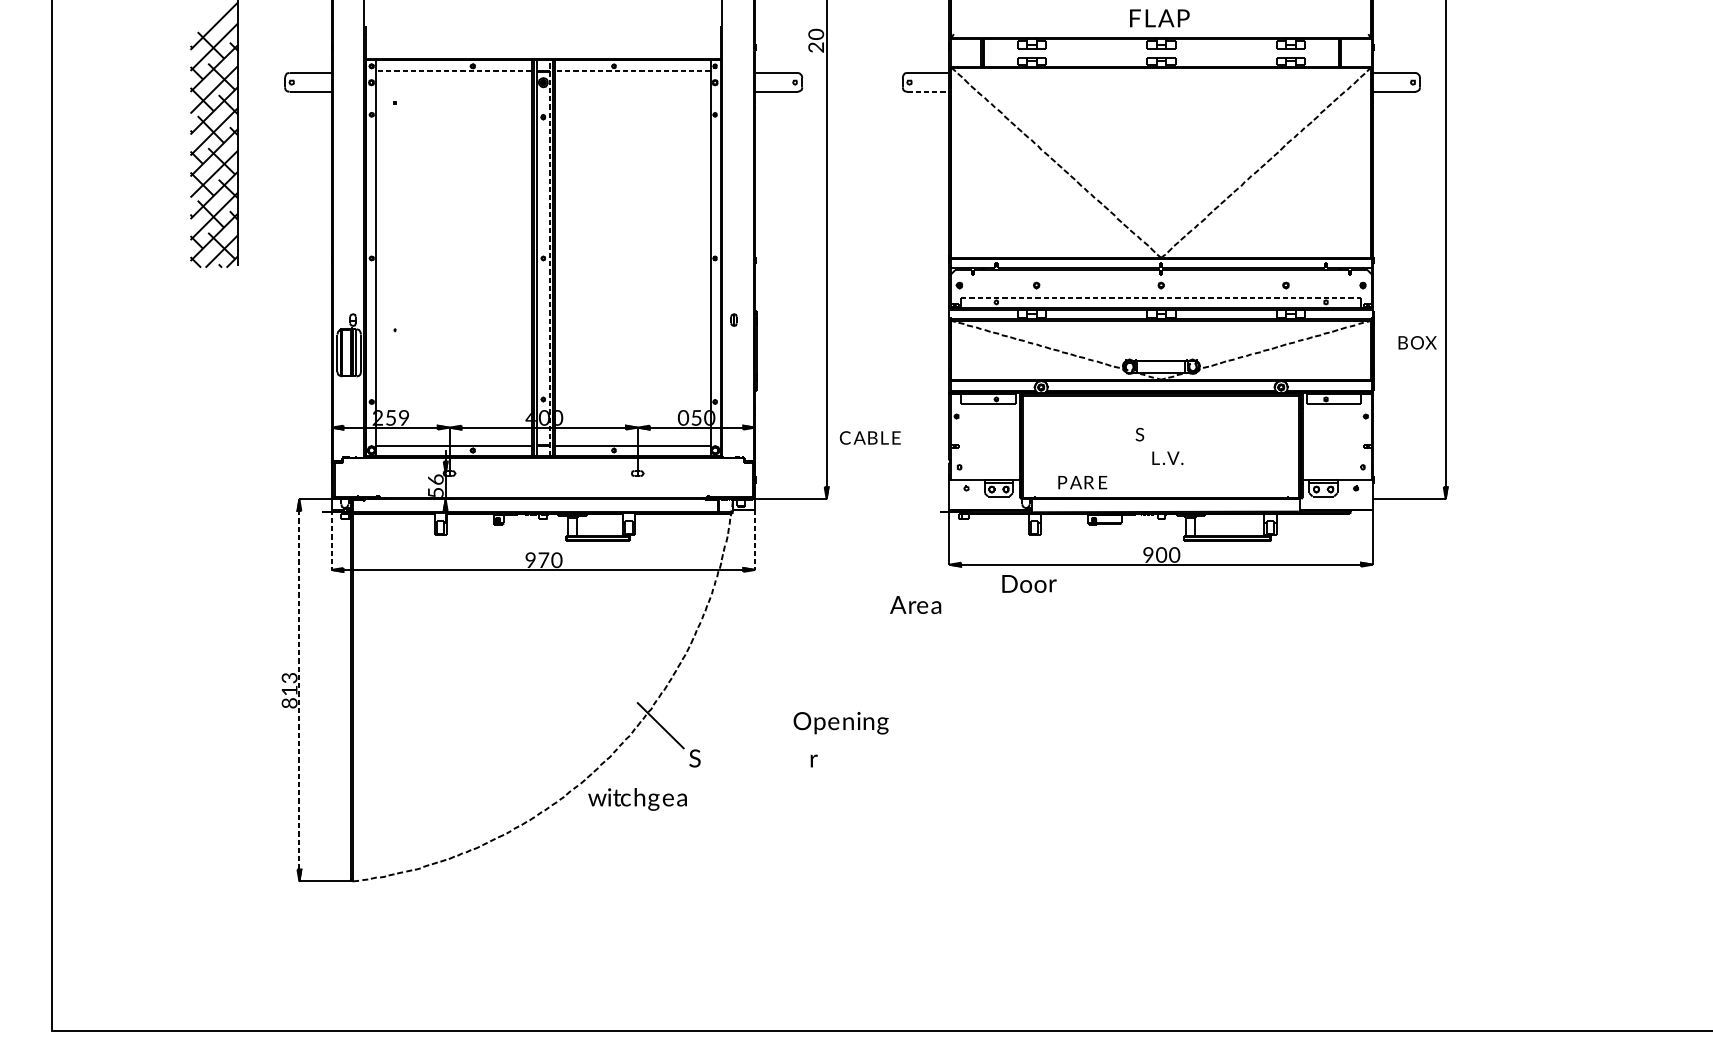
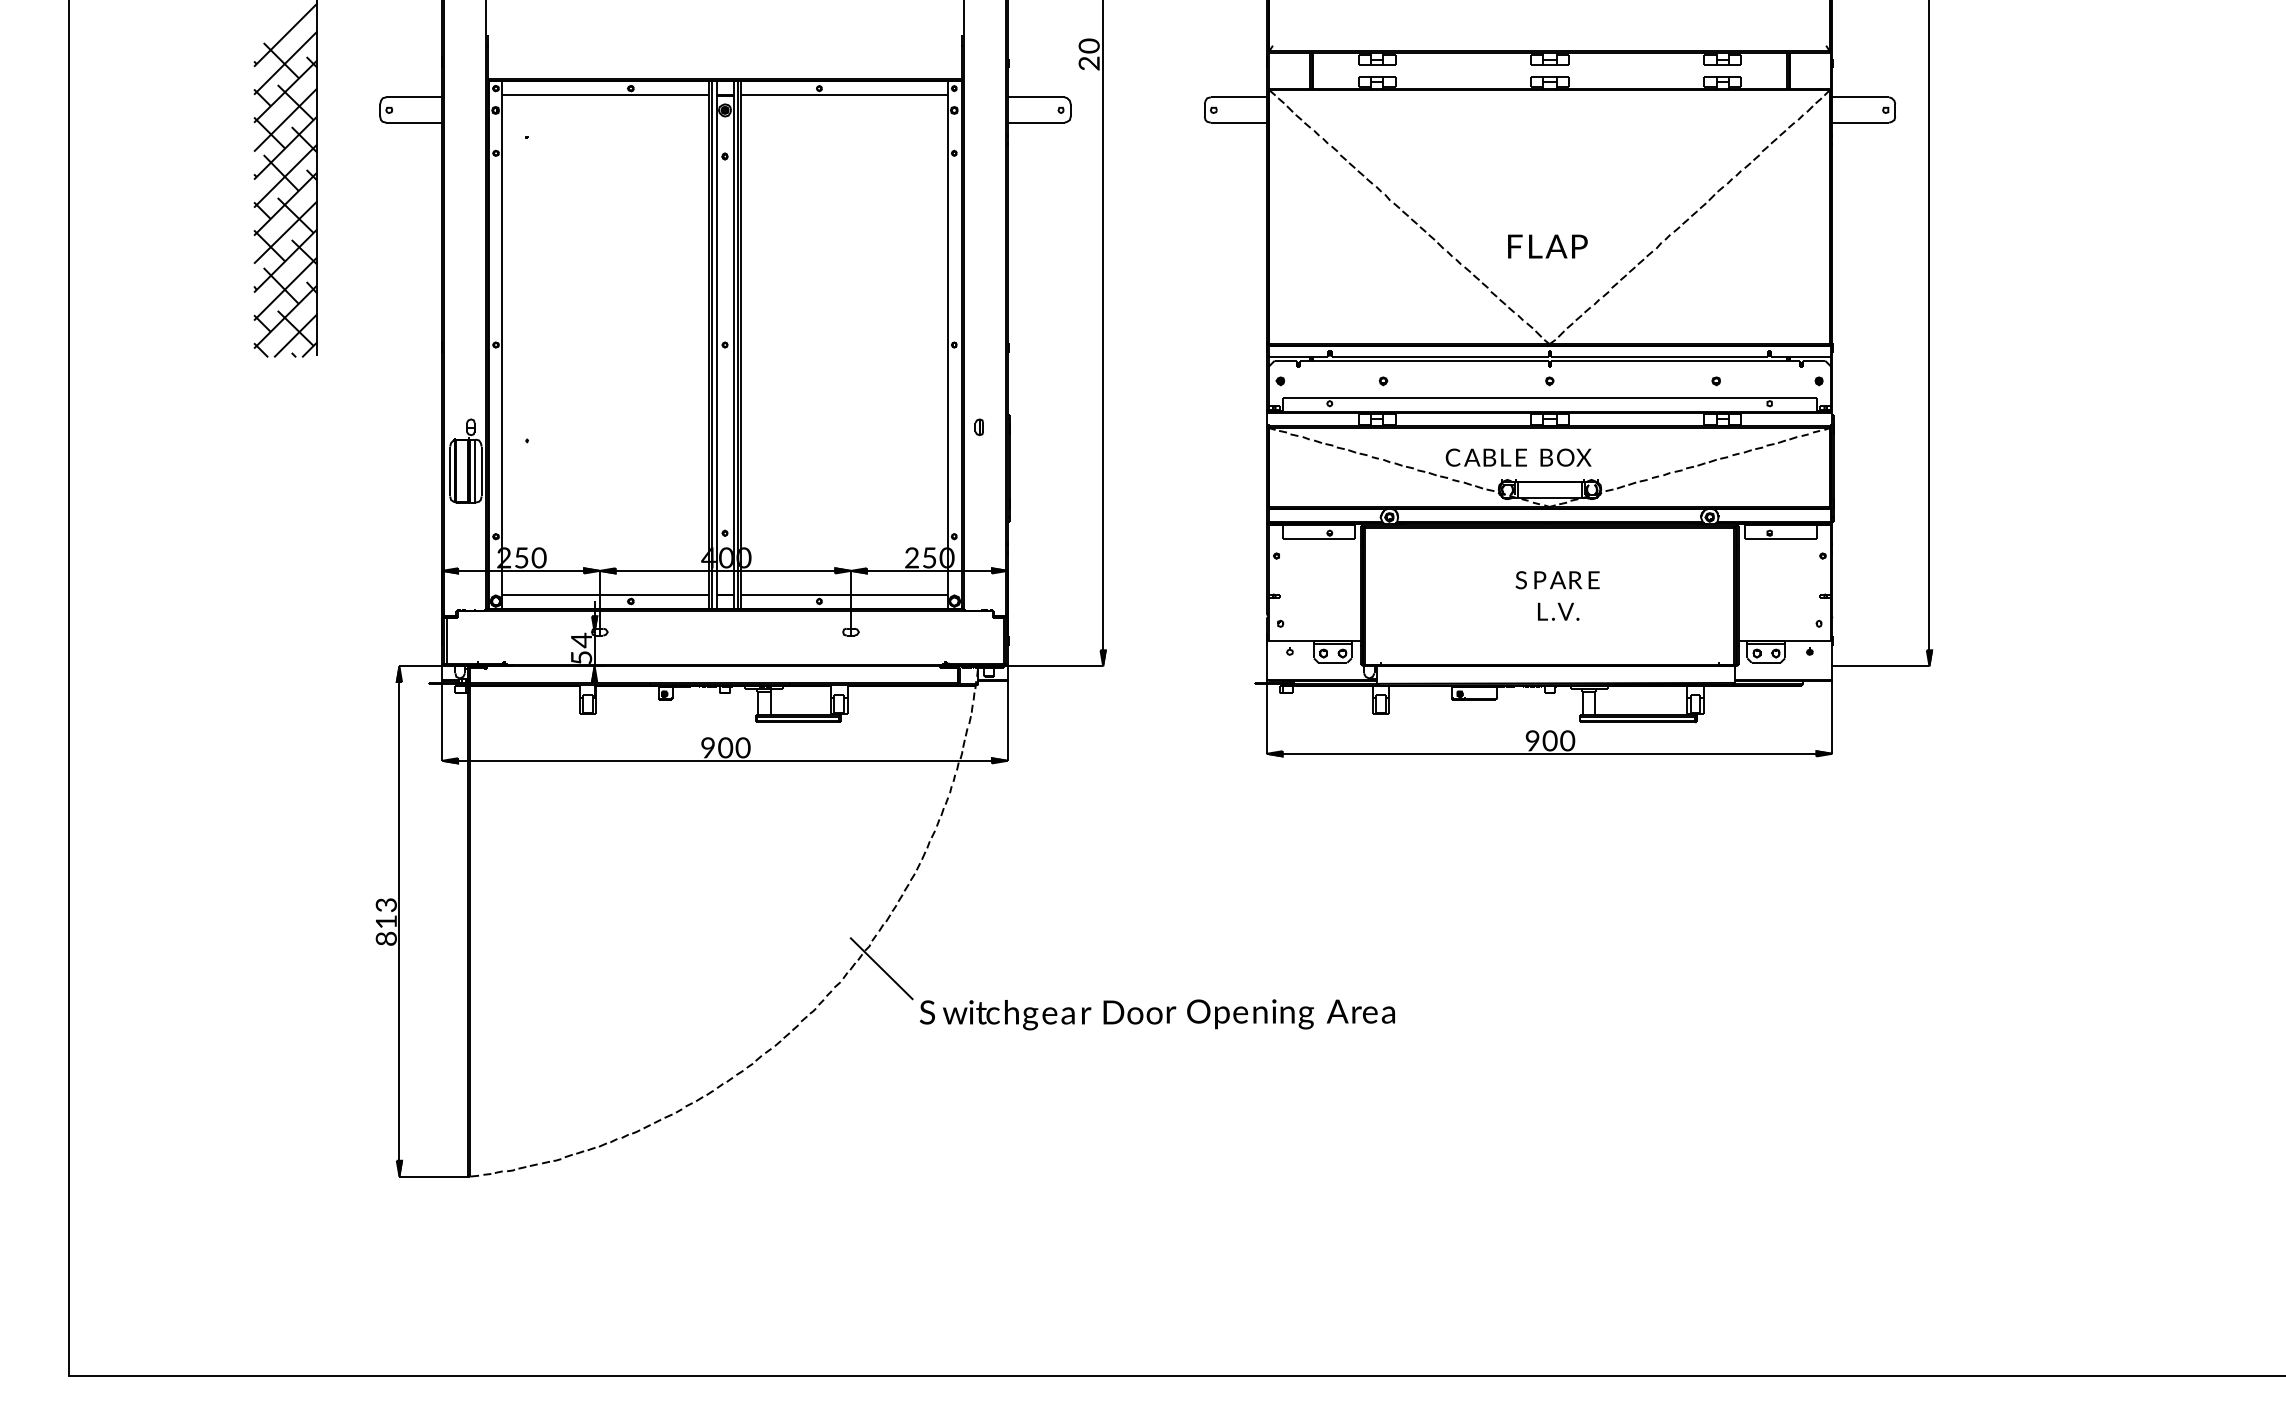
text: (1159, 18) -> (1547, 246), moved
line: (453, 70) -> (605, 94), dashed -> solid
line: (632, 70) -> (844, 94), dashed -> solid
line: (928, 91) -> (1239, 122), dashed -> solid
line: (549, 258) -> (733, 344), dashed -> solid
line: (1161, 297) -> (1549, 397), dashed -> solid
text: (1417, 342) -> (1565, 457), moved
text: (683, 417) -> (911, 557), 0 -> 2
text: (403, 418) -> (538, 558), 9 -> 0
text: (869, 437) -> (1485, 457), moved
text: (435, 479) -> (581, 640), 6 -> 4
text: (1082, 482) -> (1566, 580), moved
line: (331, 540) -> (442, 721), dashed -> solid
line: (754, 540) -> (1007, 721), dashed -> solid
text: (543, 559) -> (725, 747), 7 -> 0
text: (1029, 583) -> (1139, 1012), moved
text: (915, 604) -> (1360, 1011), moved
line: (299, 689) -> (399, 920), dashed -> solid
text: (841, 723) -> (1250, 1014), moved
text: (637, 799) -> (1008, 1015), moved

